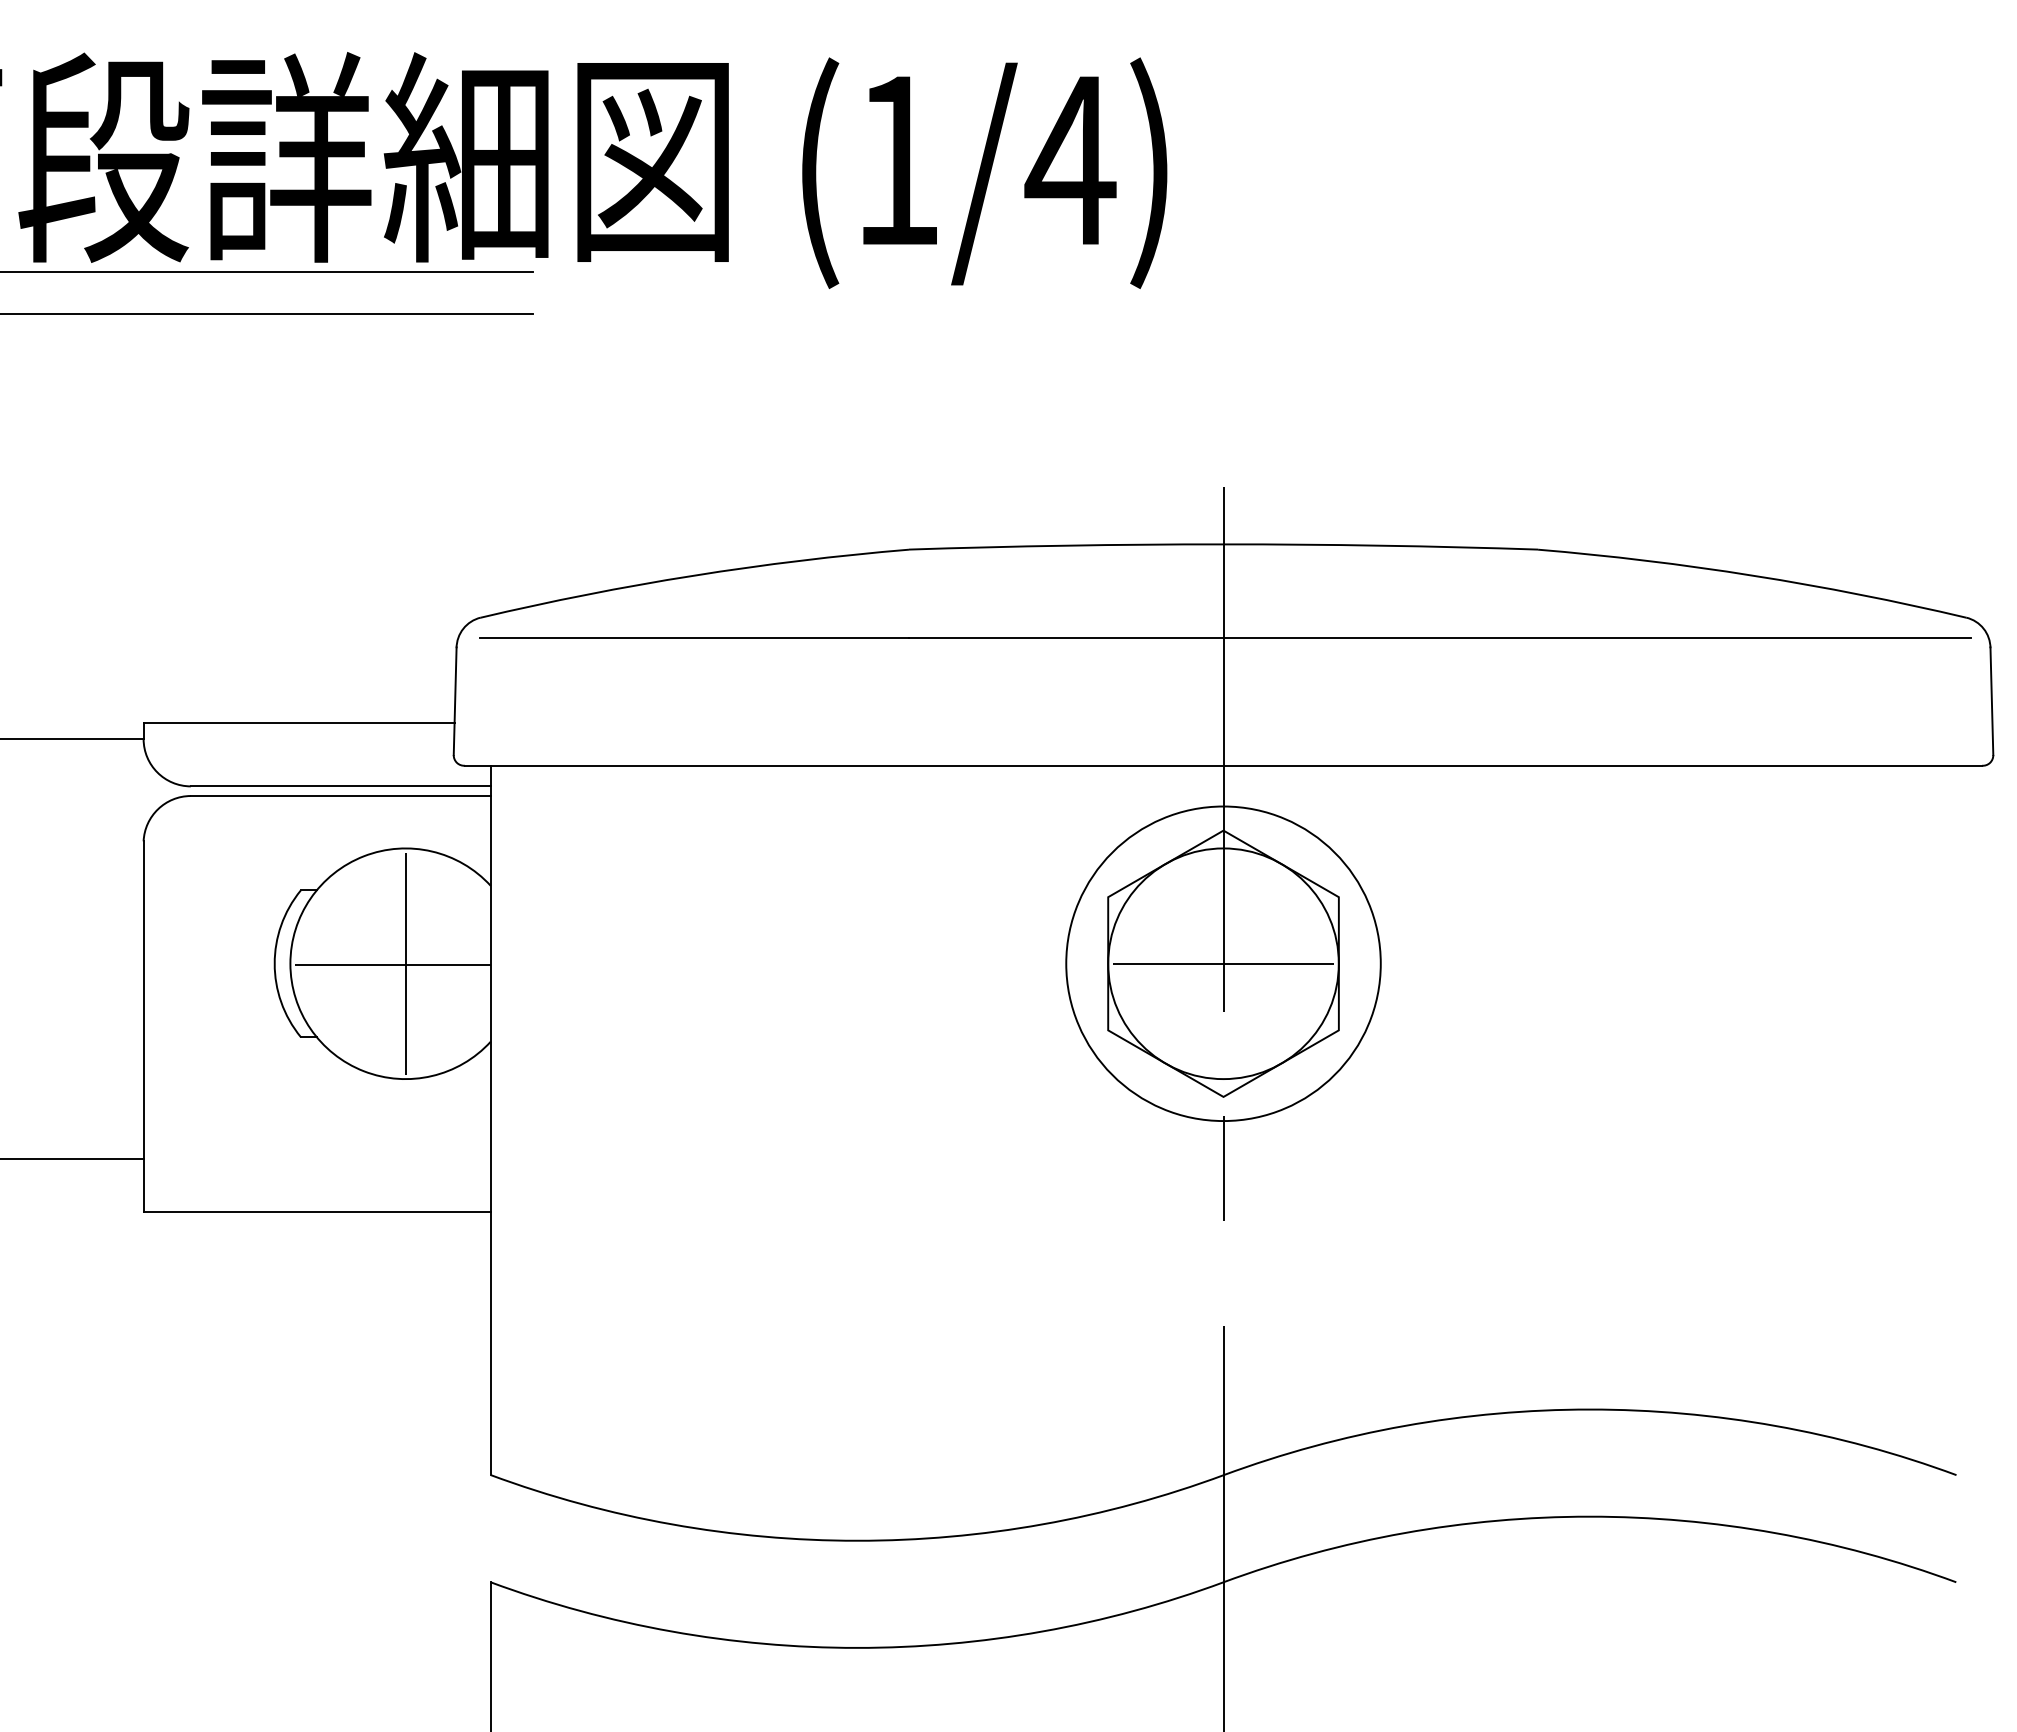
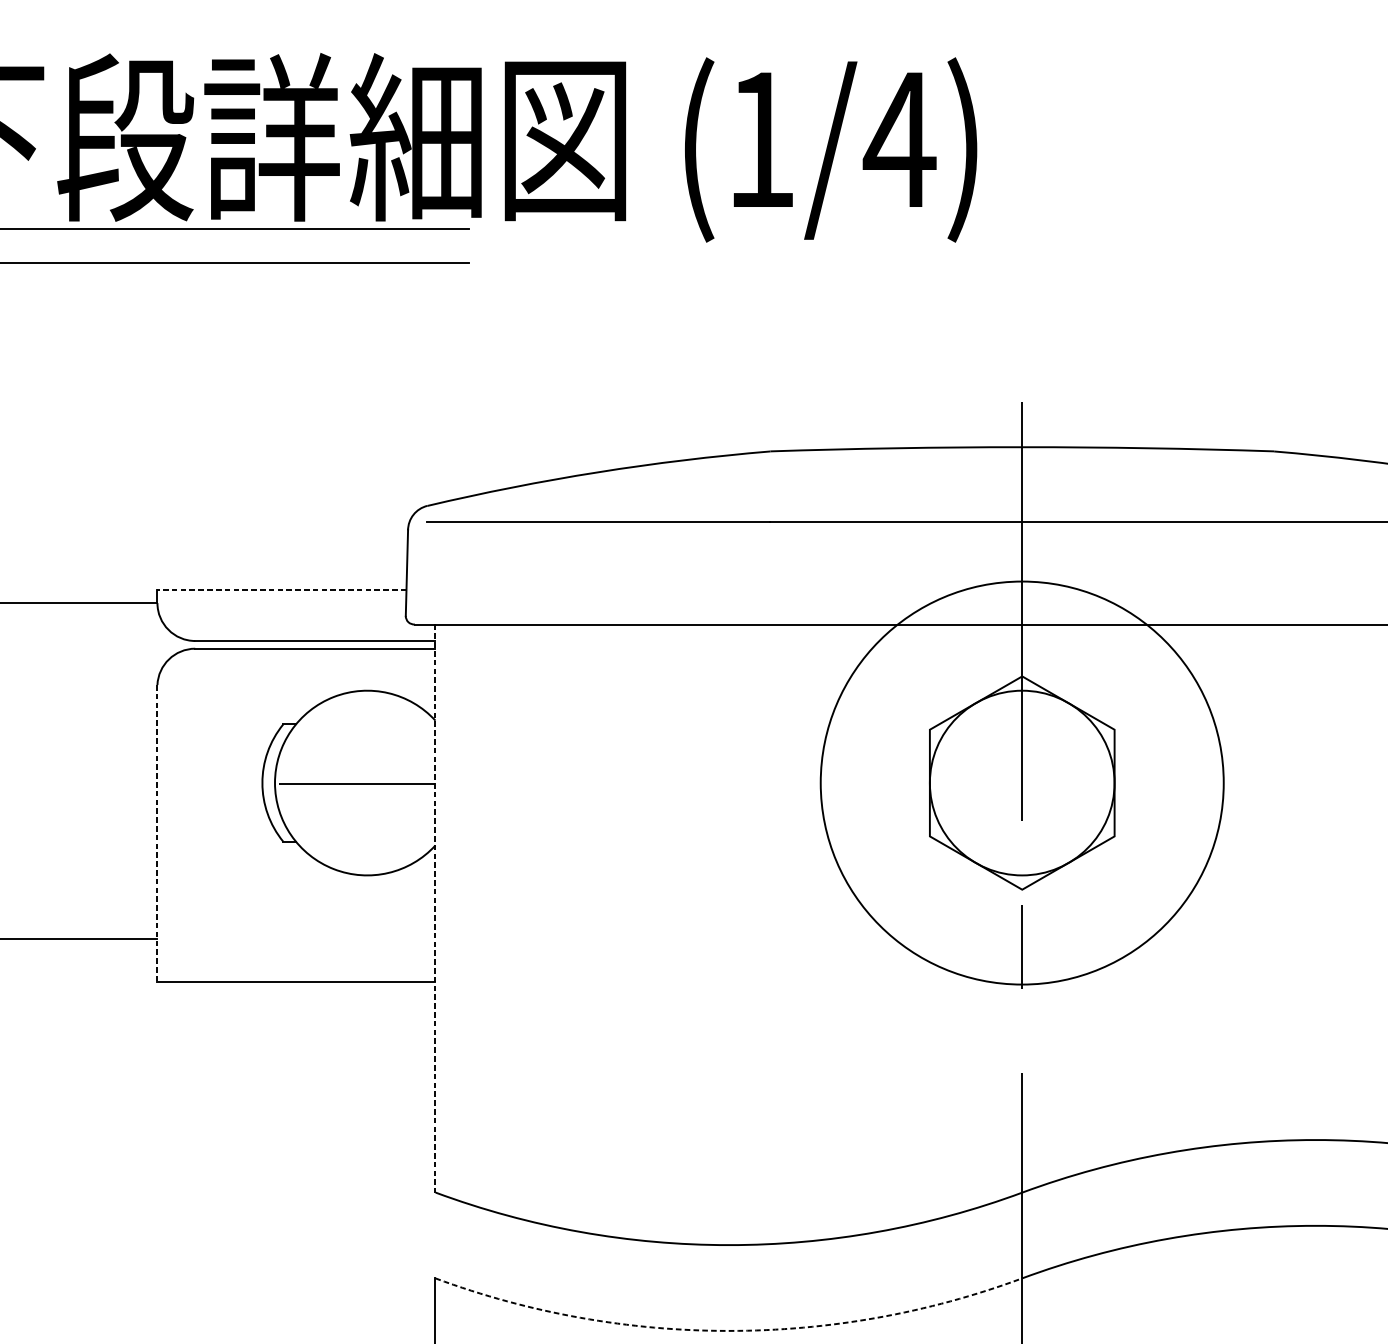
line: (299, 723) -> (282, 590), solid -> dashed
line: (405, 963) -> (367, 782), removed
circle: (1223, 963) -> (1022, 782), size x1.6
line: (1223, 963) -> (1022, 782), removed
line: (143, 1027) -> (157, 834), solid -> dashed
line: (490, 1120) -> (435, 908), solid -> dashed
arc: (857, 1647) -> (729, 1330), solid -> dashed

